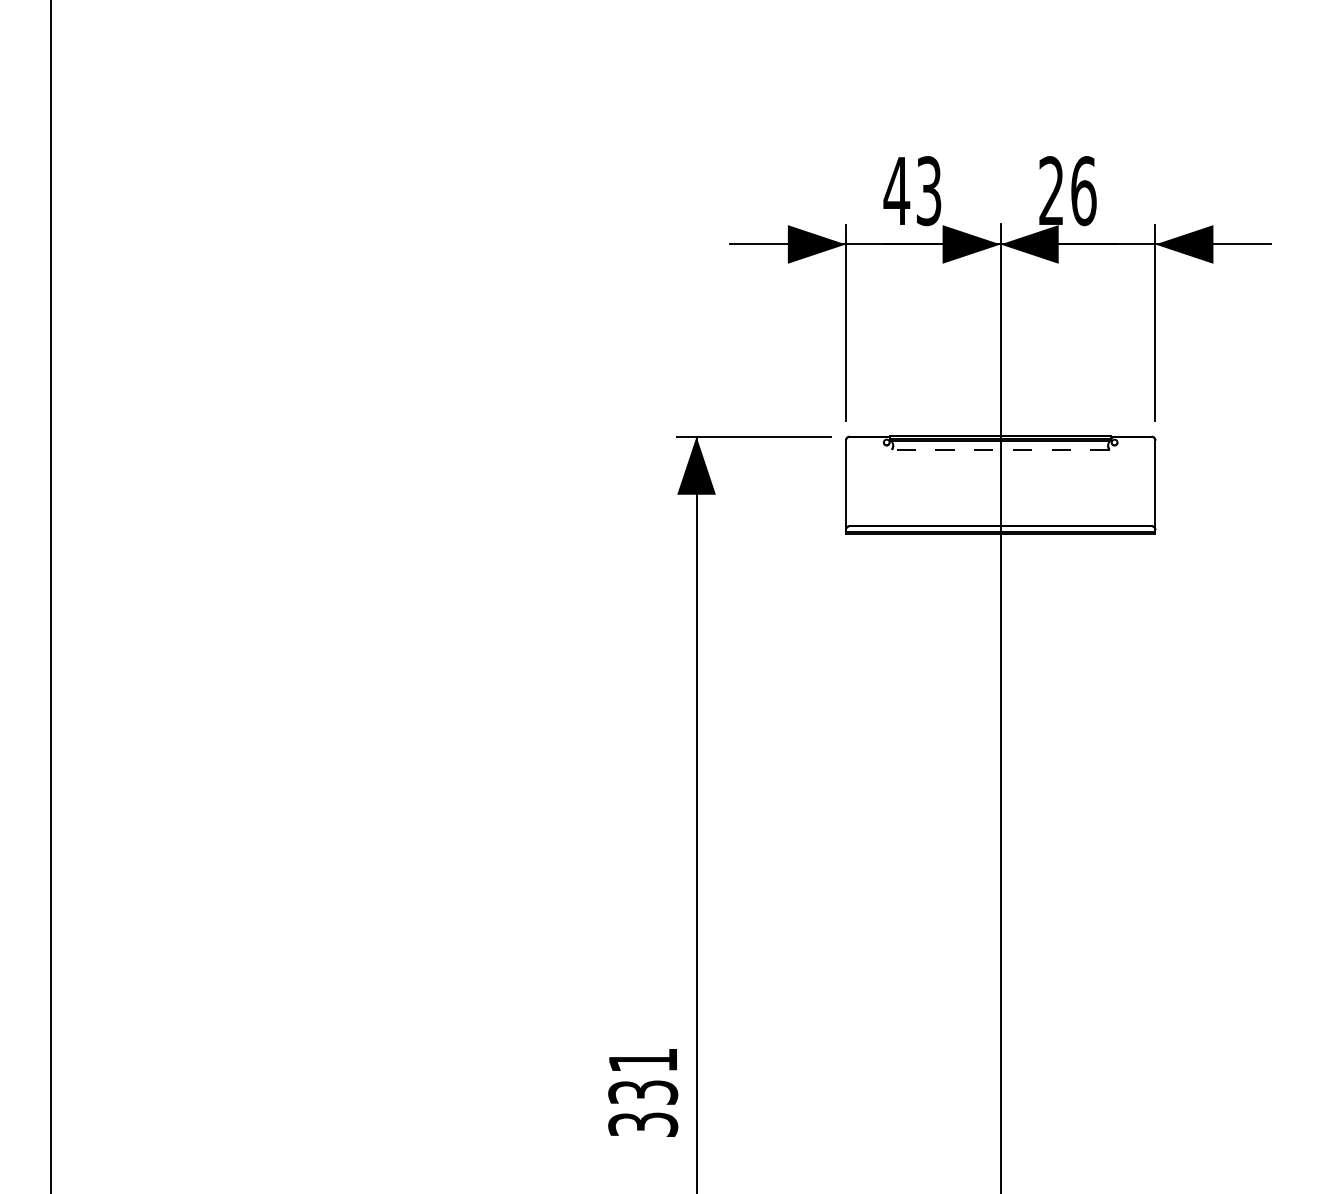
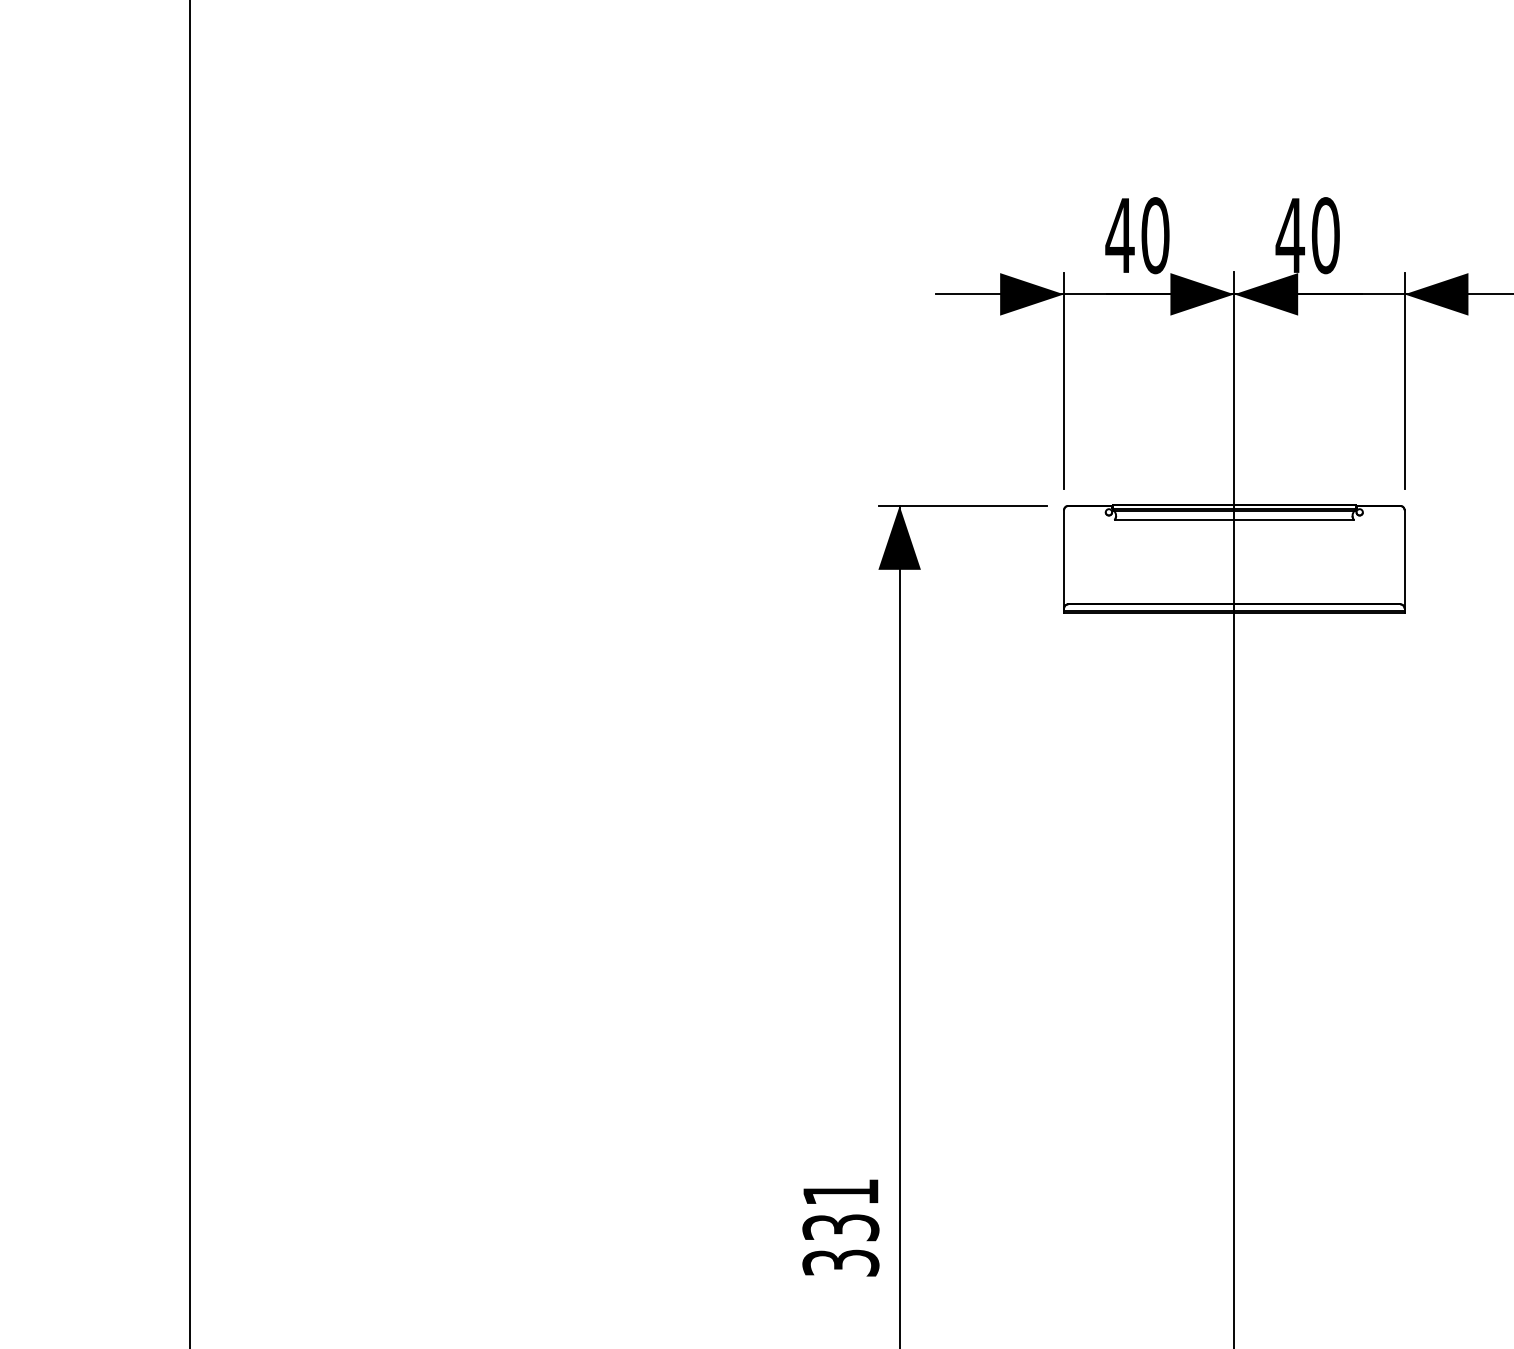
text: (929, 190) -> (1155, 235), 43 -> 40
text: (1067, 190) -> (1307, 235), 26 -> 40
line: (1000, 449) -> (1234, 520), dashed -> solid

